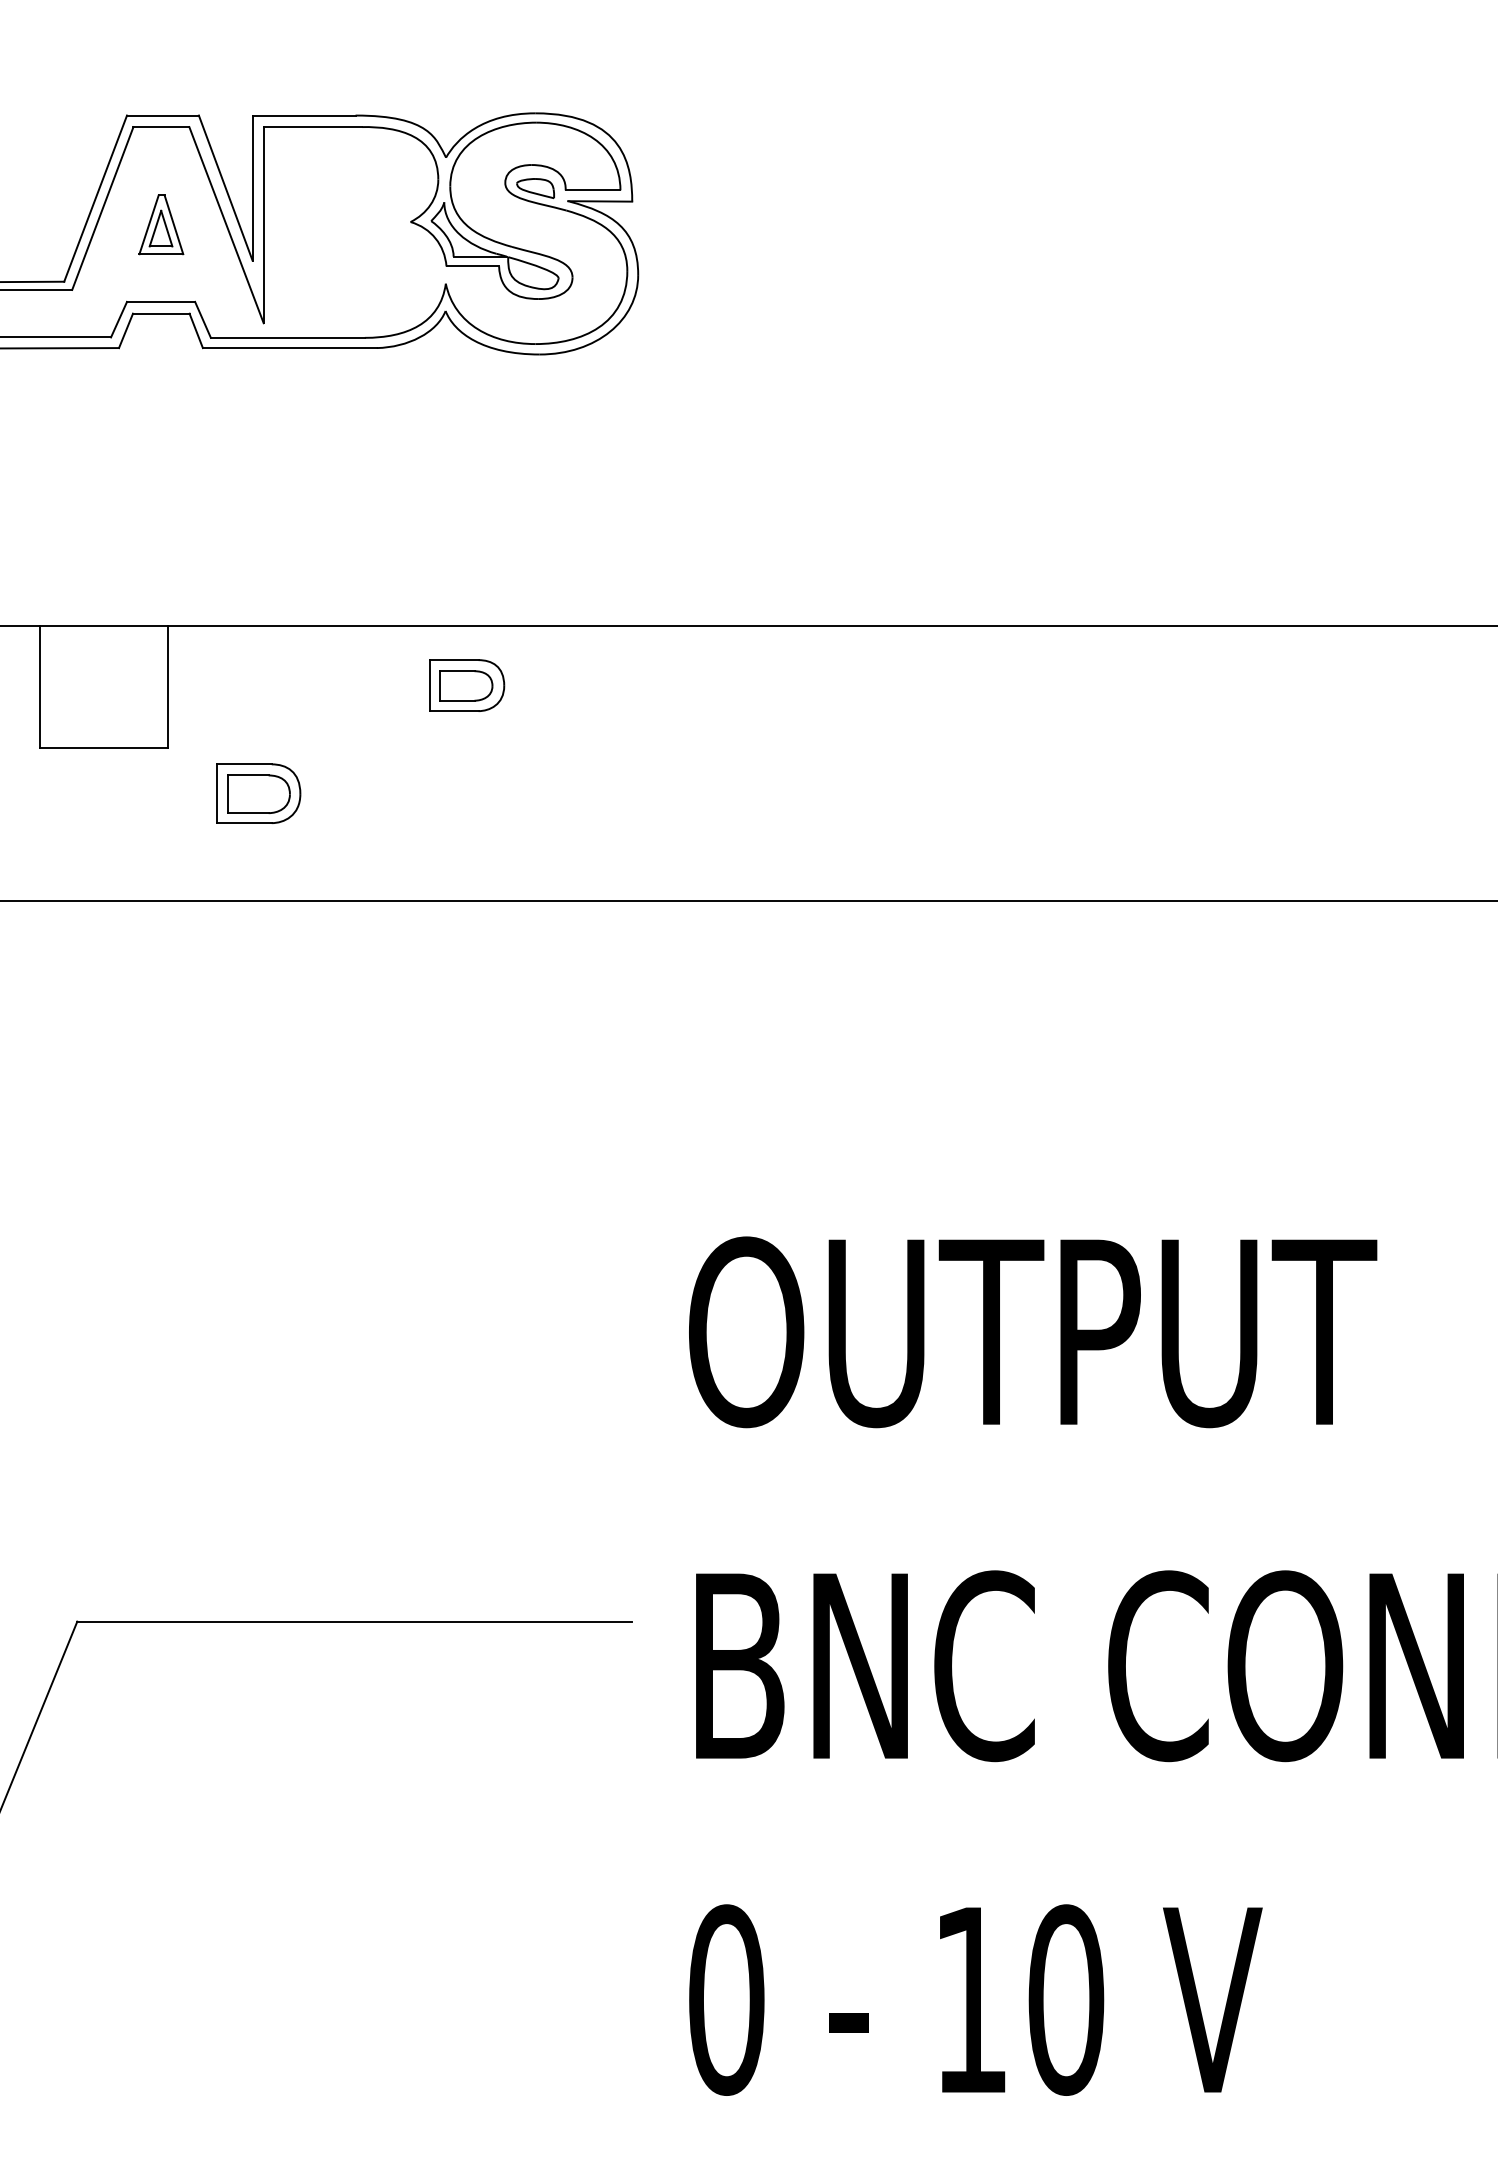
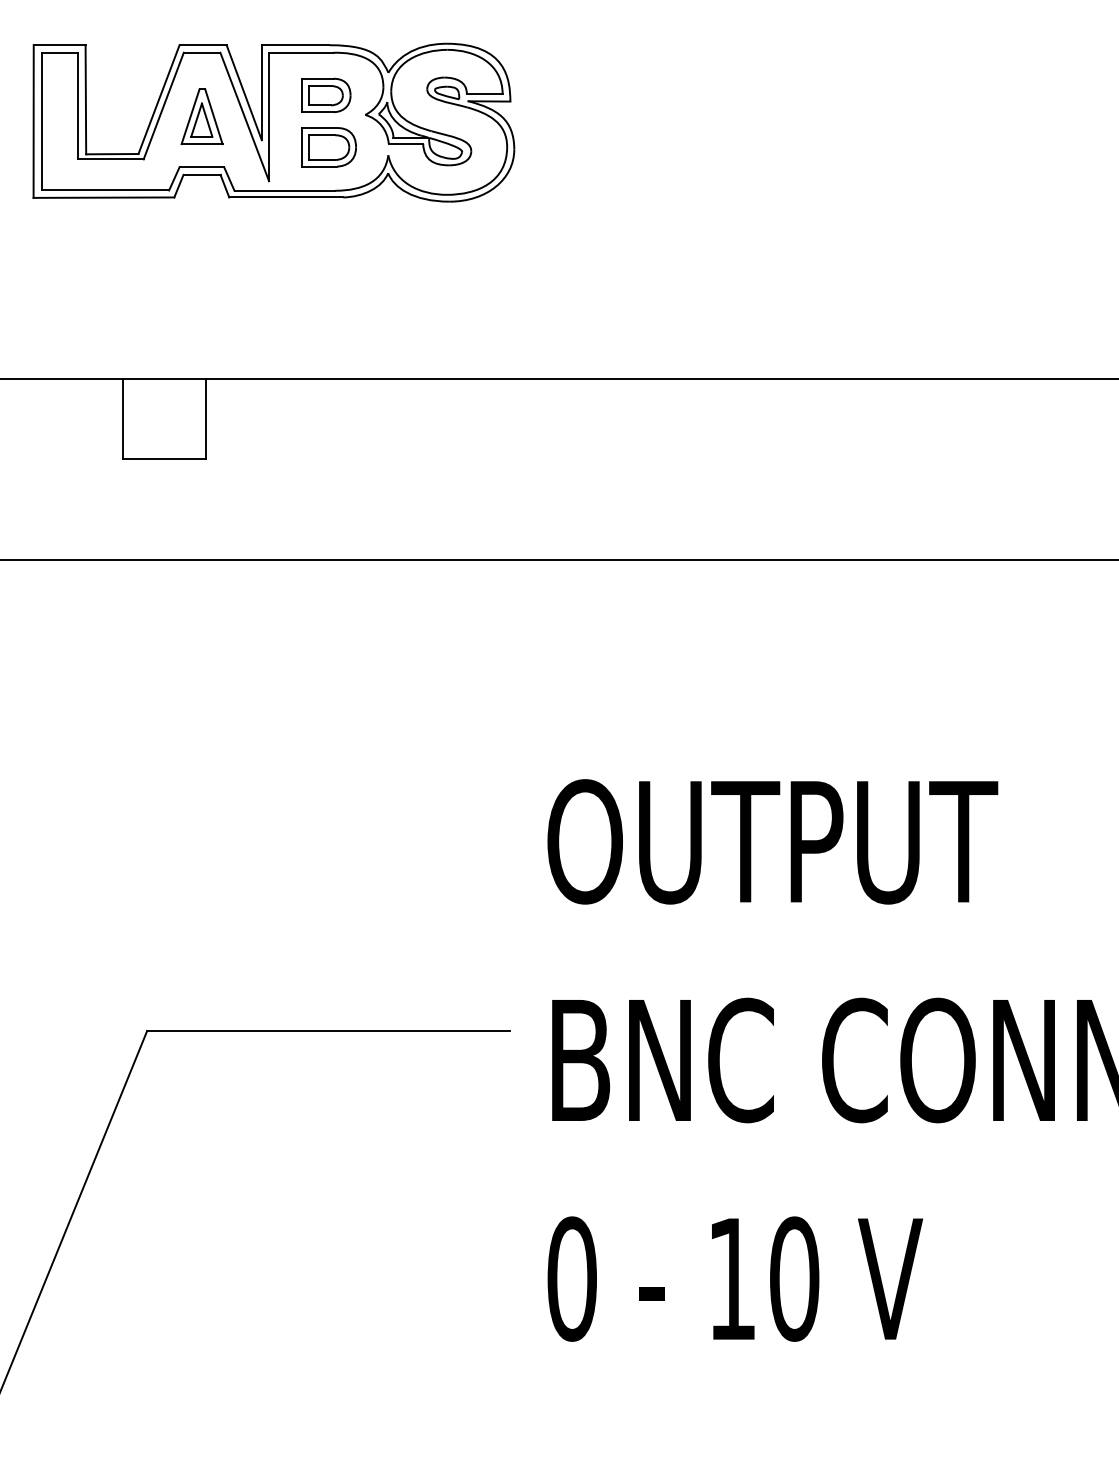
part: (160, 224) -> (201, 116), size x1.43
part: (467, 685) -> (326, 95), moved
part: (258, 794) -> (328, 147), moved

